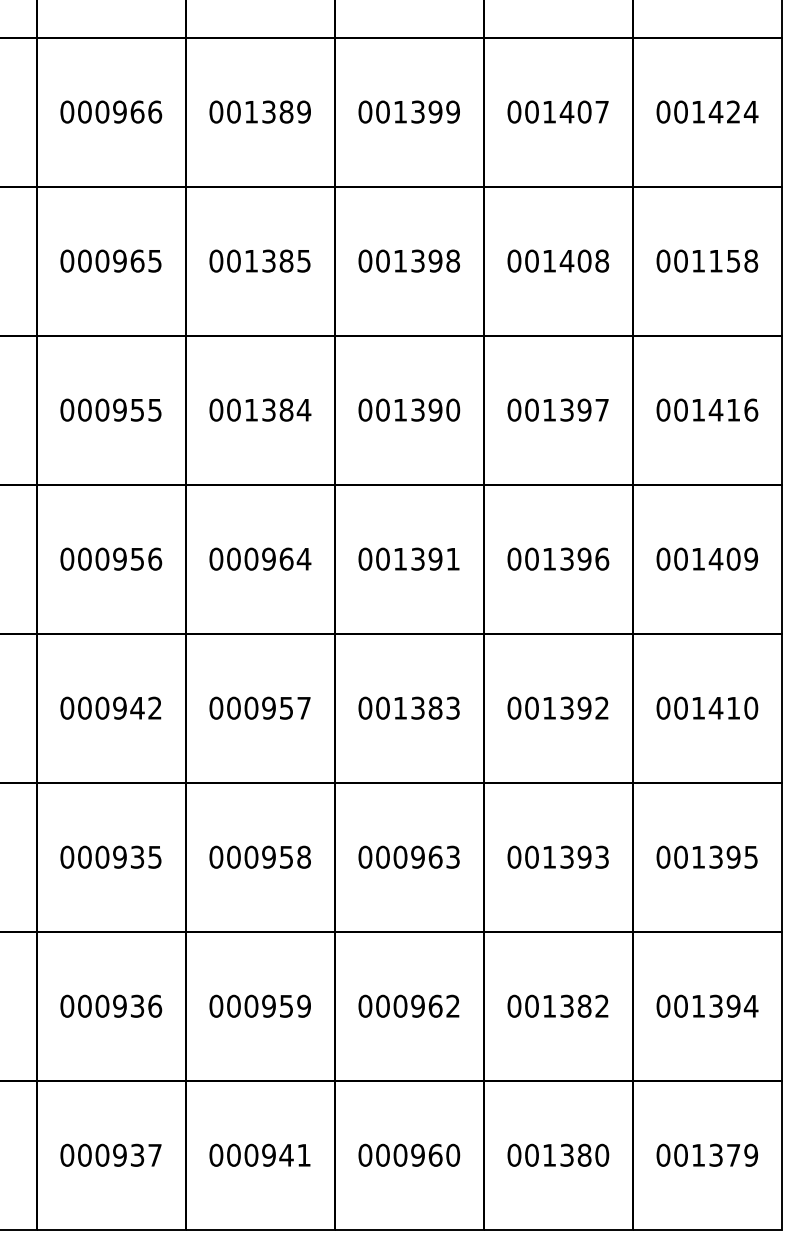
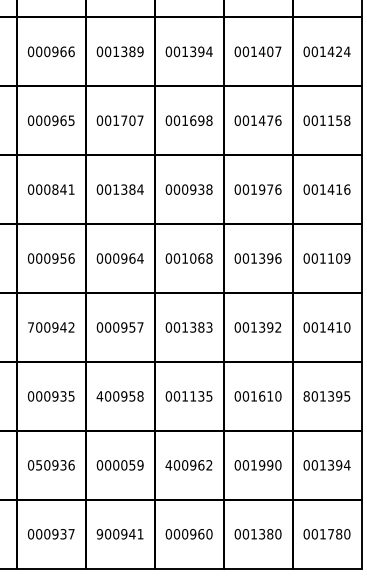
text: (453, 111) -> (209, 51), 001399 -> 001394
text: (286, 260) -> (132, 120), 001385 -> 001707
text: (418, 260) -> (193, 120), 001398 -> 001698
text: (593, 260) -> (274, 120), 001408 -> 001476
text: (137, 409) -> (63, 189), 000955 -> 000841
text: (427, 409) -> (197, 189), 001390 -> 000938
text: (585, 409) -> (270, 189), 001397 -> 001976
text: (435, 559) -> (201, 258), 001391 -> 001068
text: (714, 559) -> (330, 258), 001409 -> 001109
text: (66, 708) -> (30, 327), 000942 -> 700942
text: (215, 857) -> (99, 396), 000958 -> 400958
text: (427, 857) -> (197, 396), 000963 -> 001135
text: (585, 857) -> (270, 396), 001393 -> 001610
text: (662, 857) -> (306, 396), 001395 -> 801395
text: (85, 1006) -> (39, 465), 000936 -> 050936
text: (269, 1006) -> (124, 465), 000959 -> 000059
text: (364, 1006) -> (168, 465), 000962 -> 400962
text: (585, 1006) -> (270, 465), 001382 -> 001990
text: (215, 1155) -> (99, 534), 000941 -> 900941
text: (734, 1155) -> (339, 534), 001379 -> 001780

